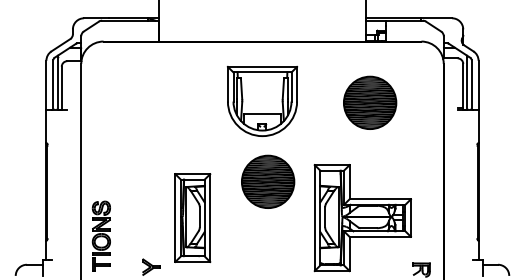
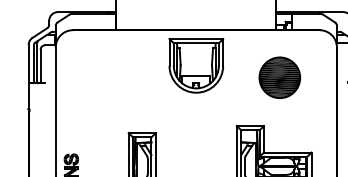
part: (262, 100) -> (196, 65), moved
part: (268, 181) -> (201, 138), removed

